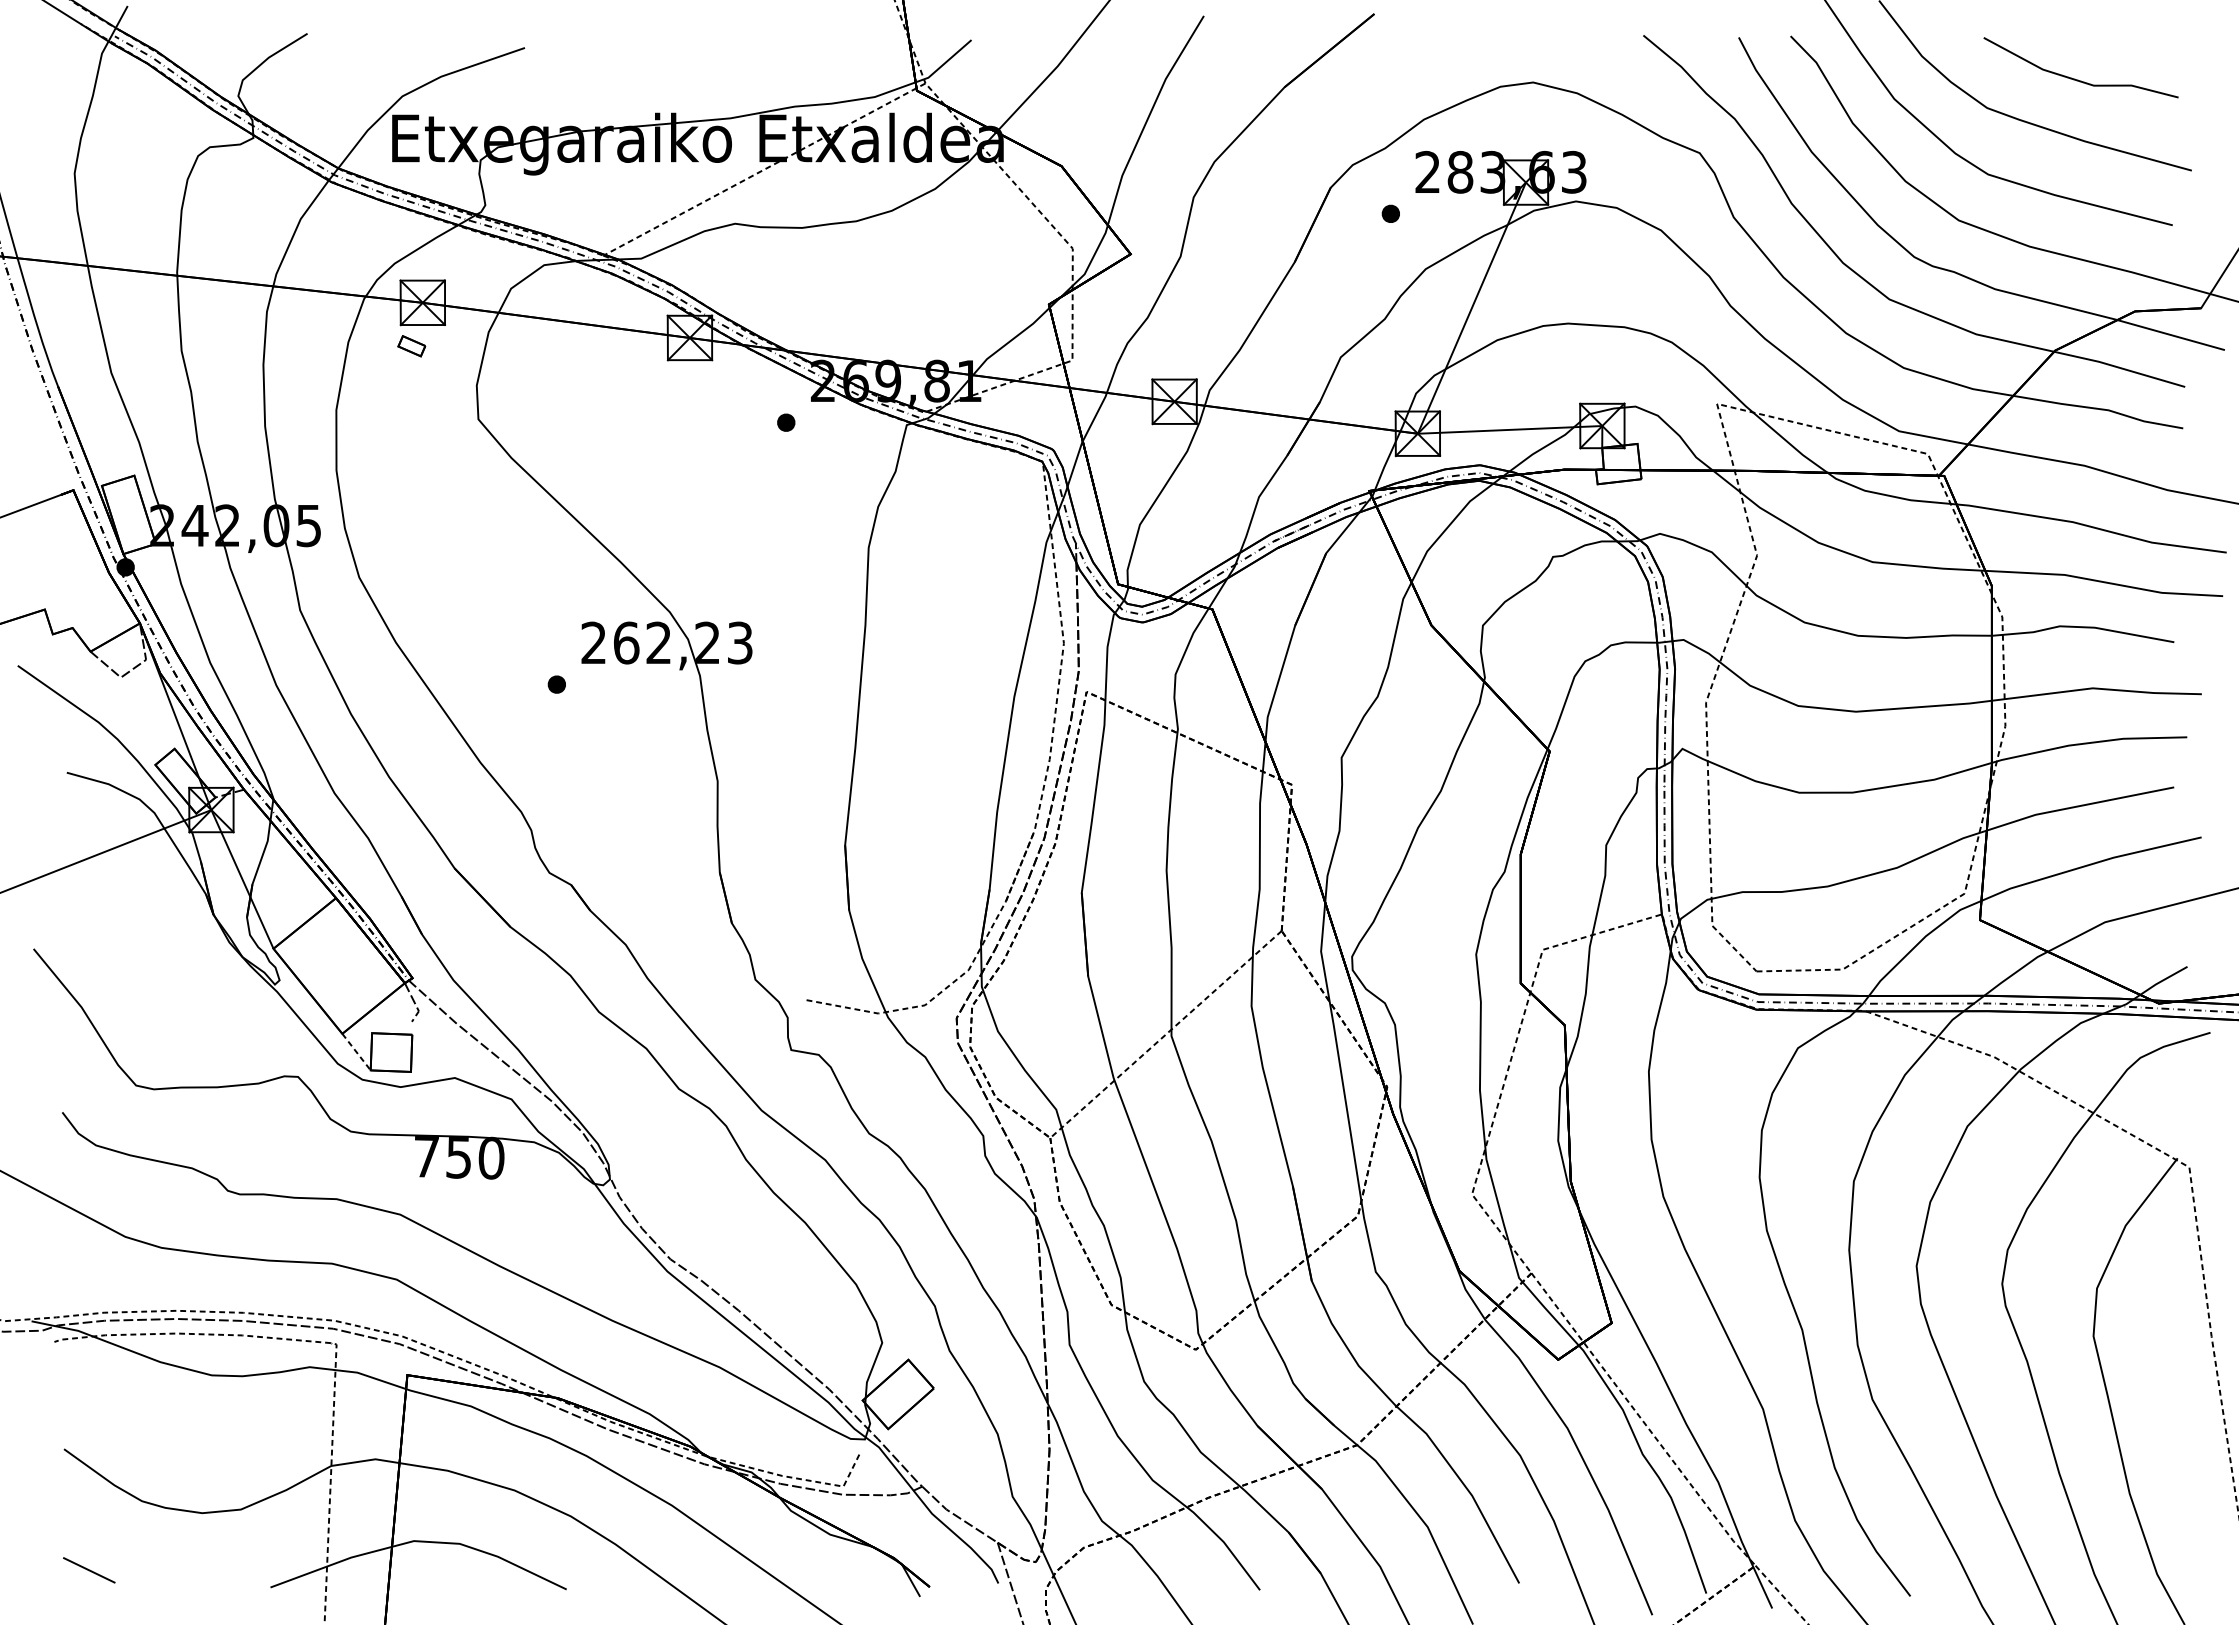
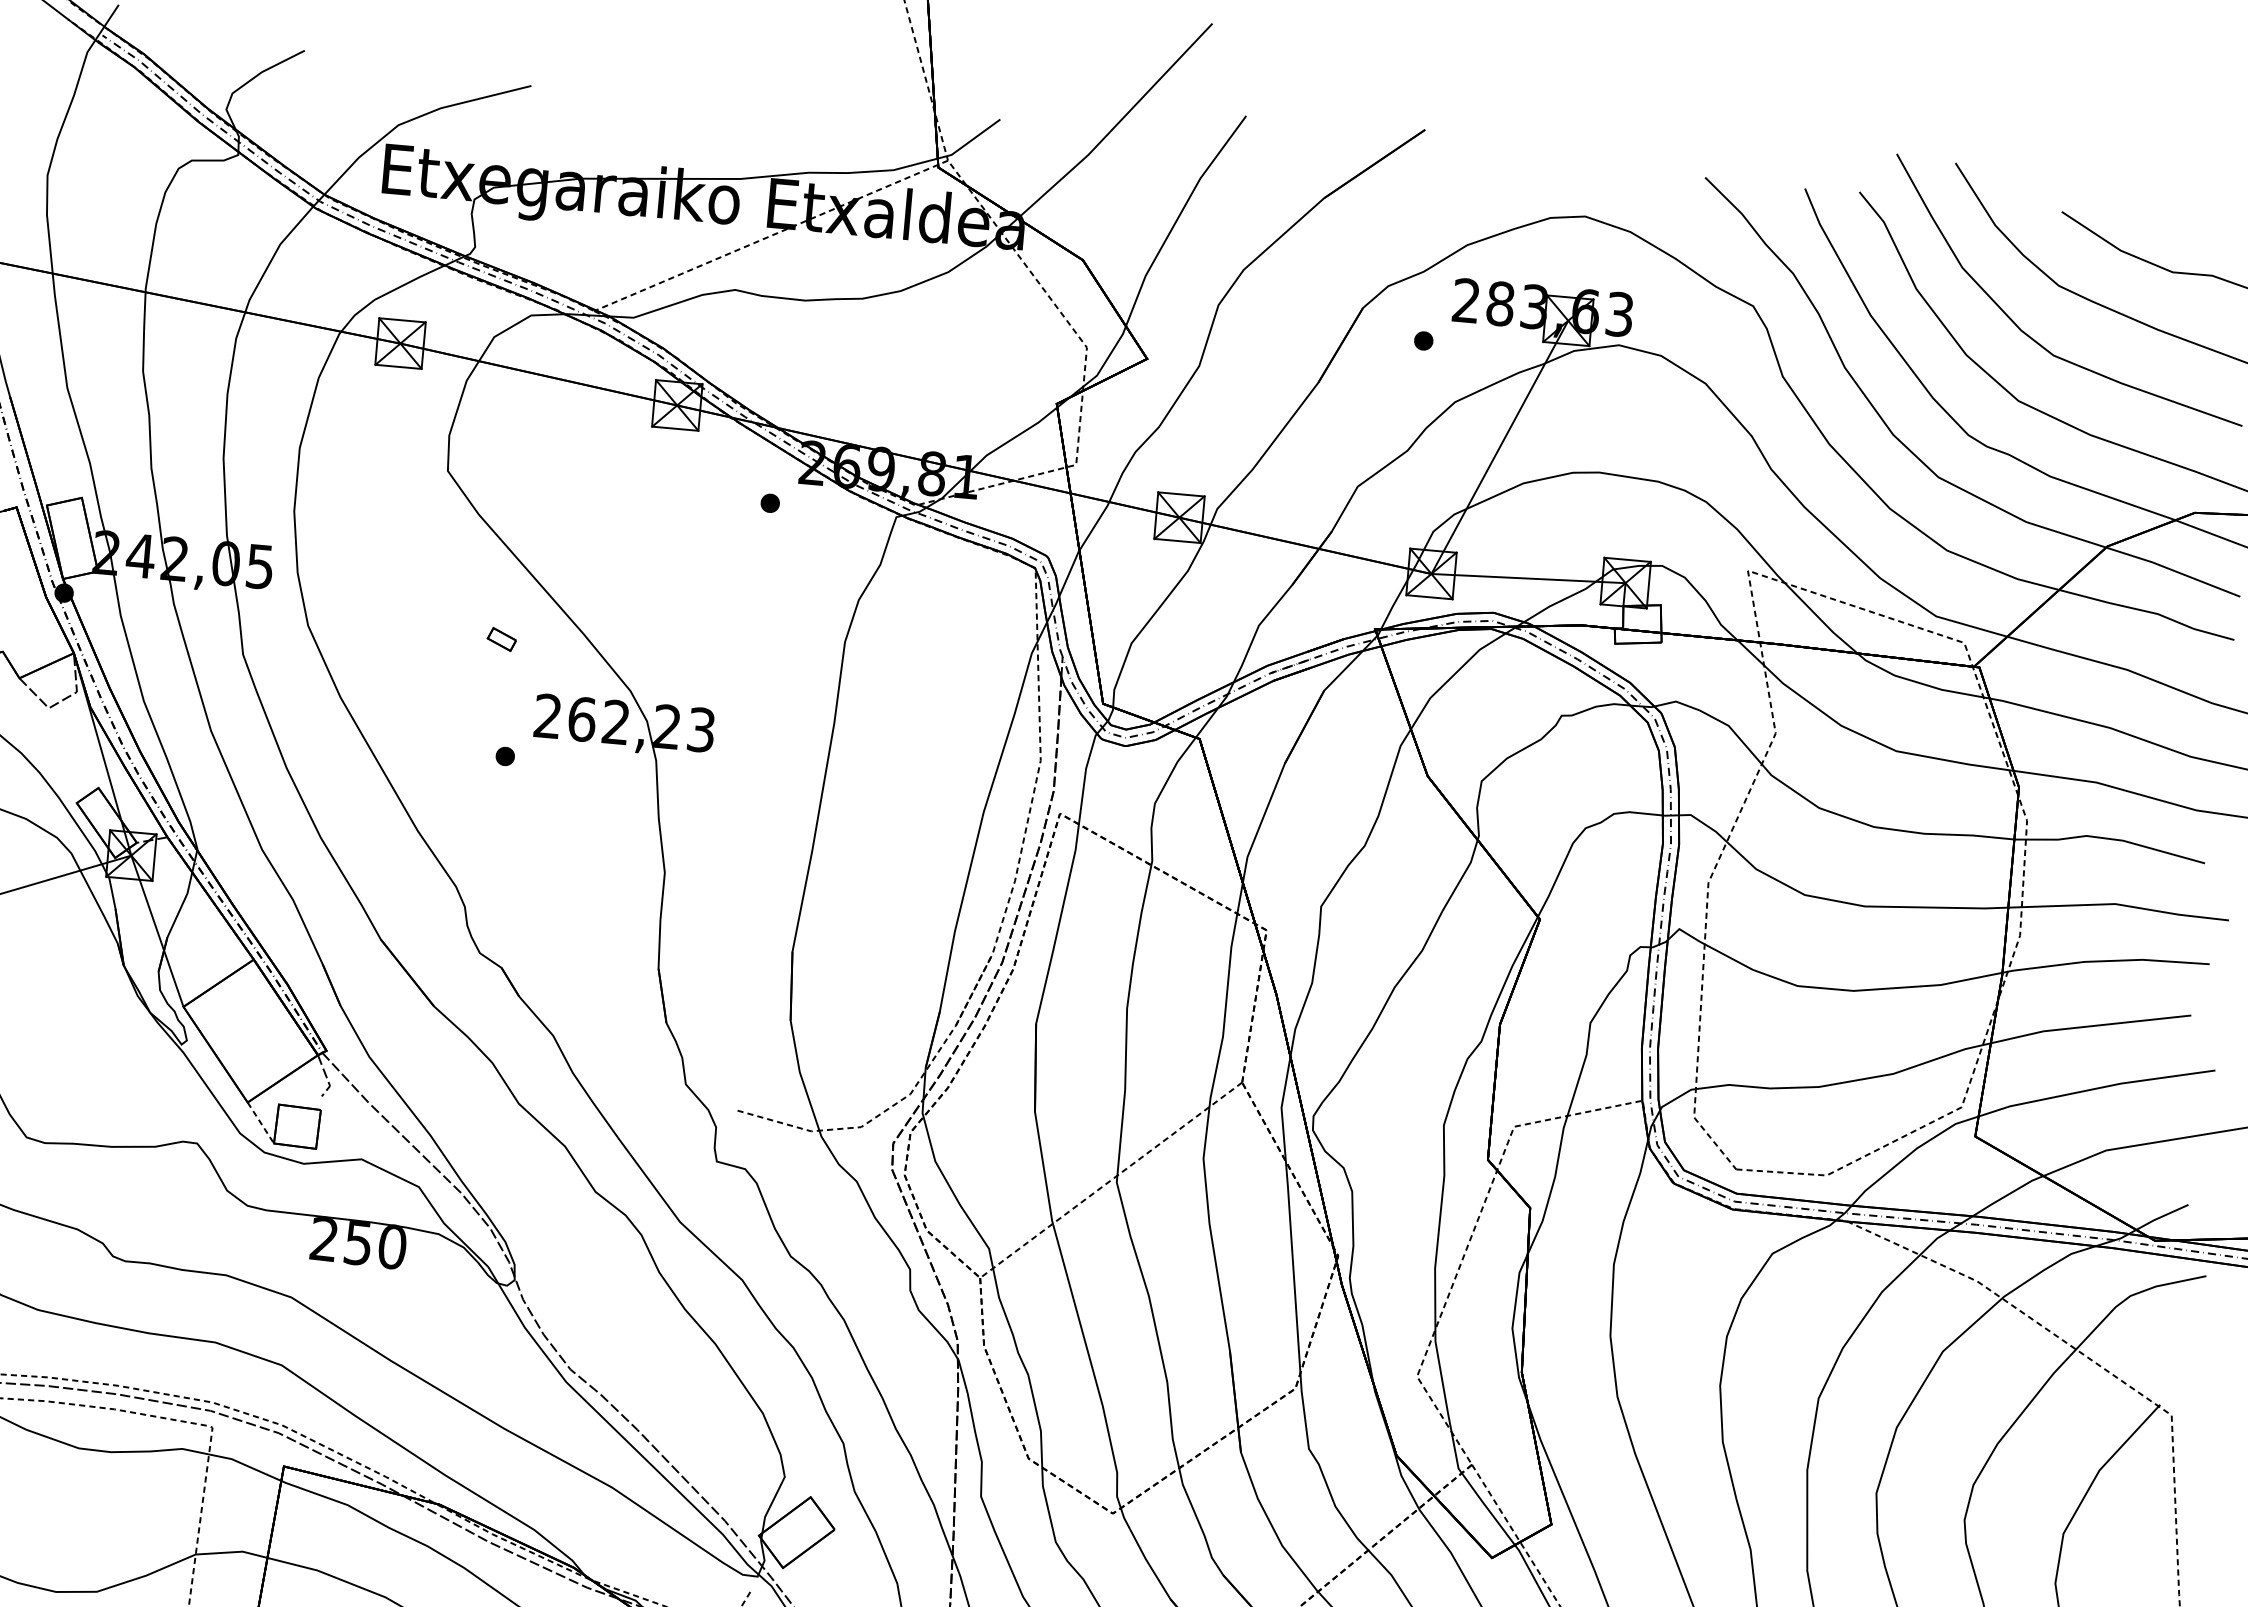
part: (411, 346) -> (501, 639), moved
text: (425, 1156) -> (323, 1238), 750 -> 250

